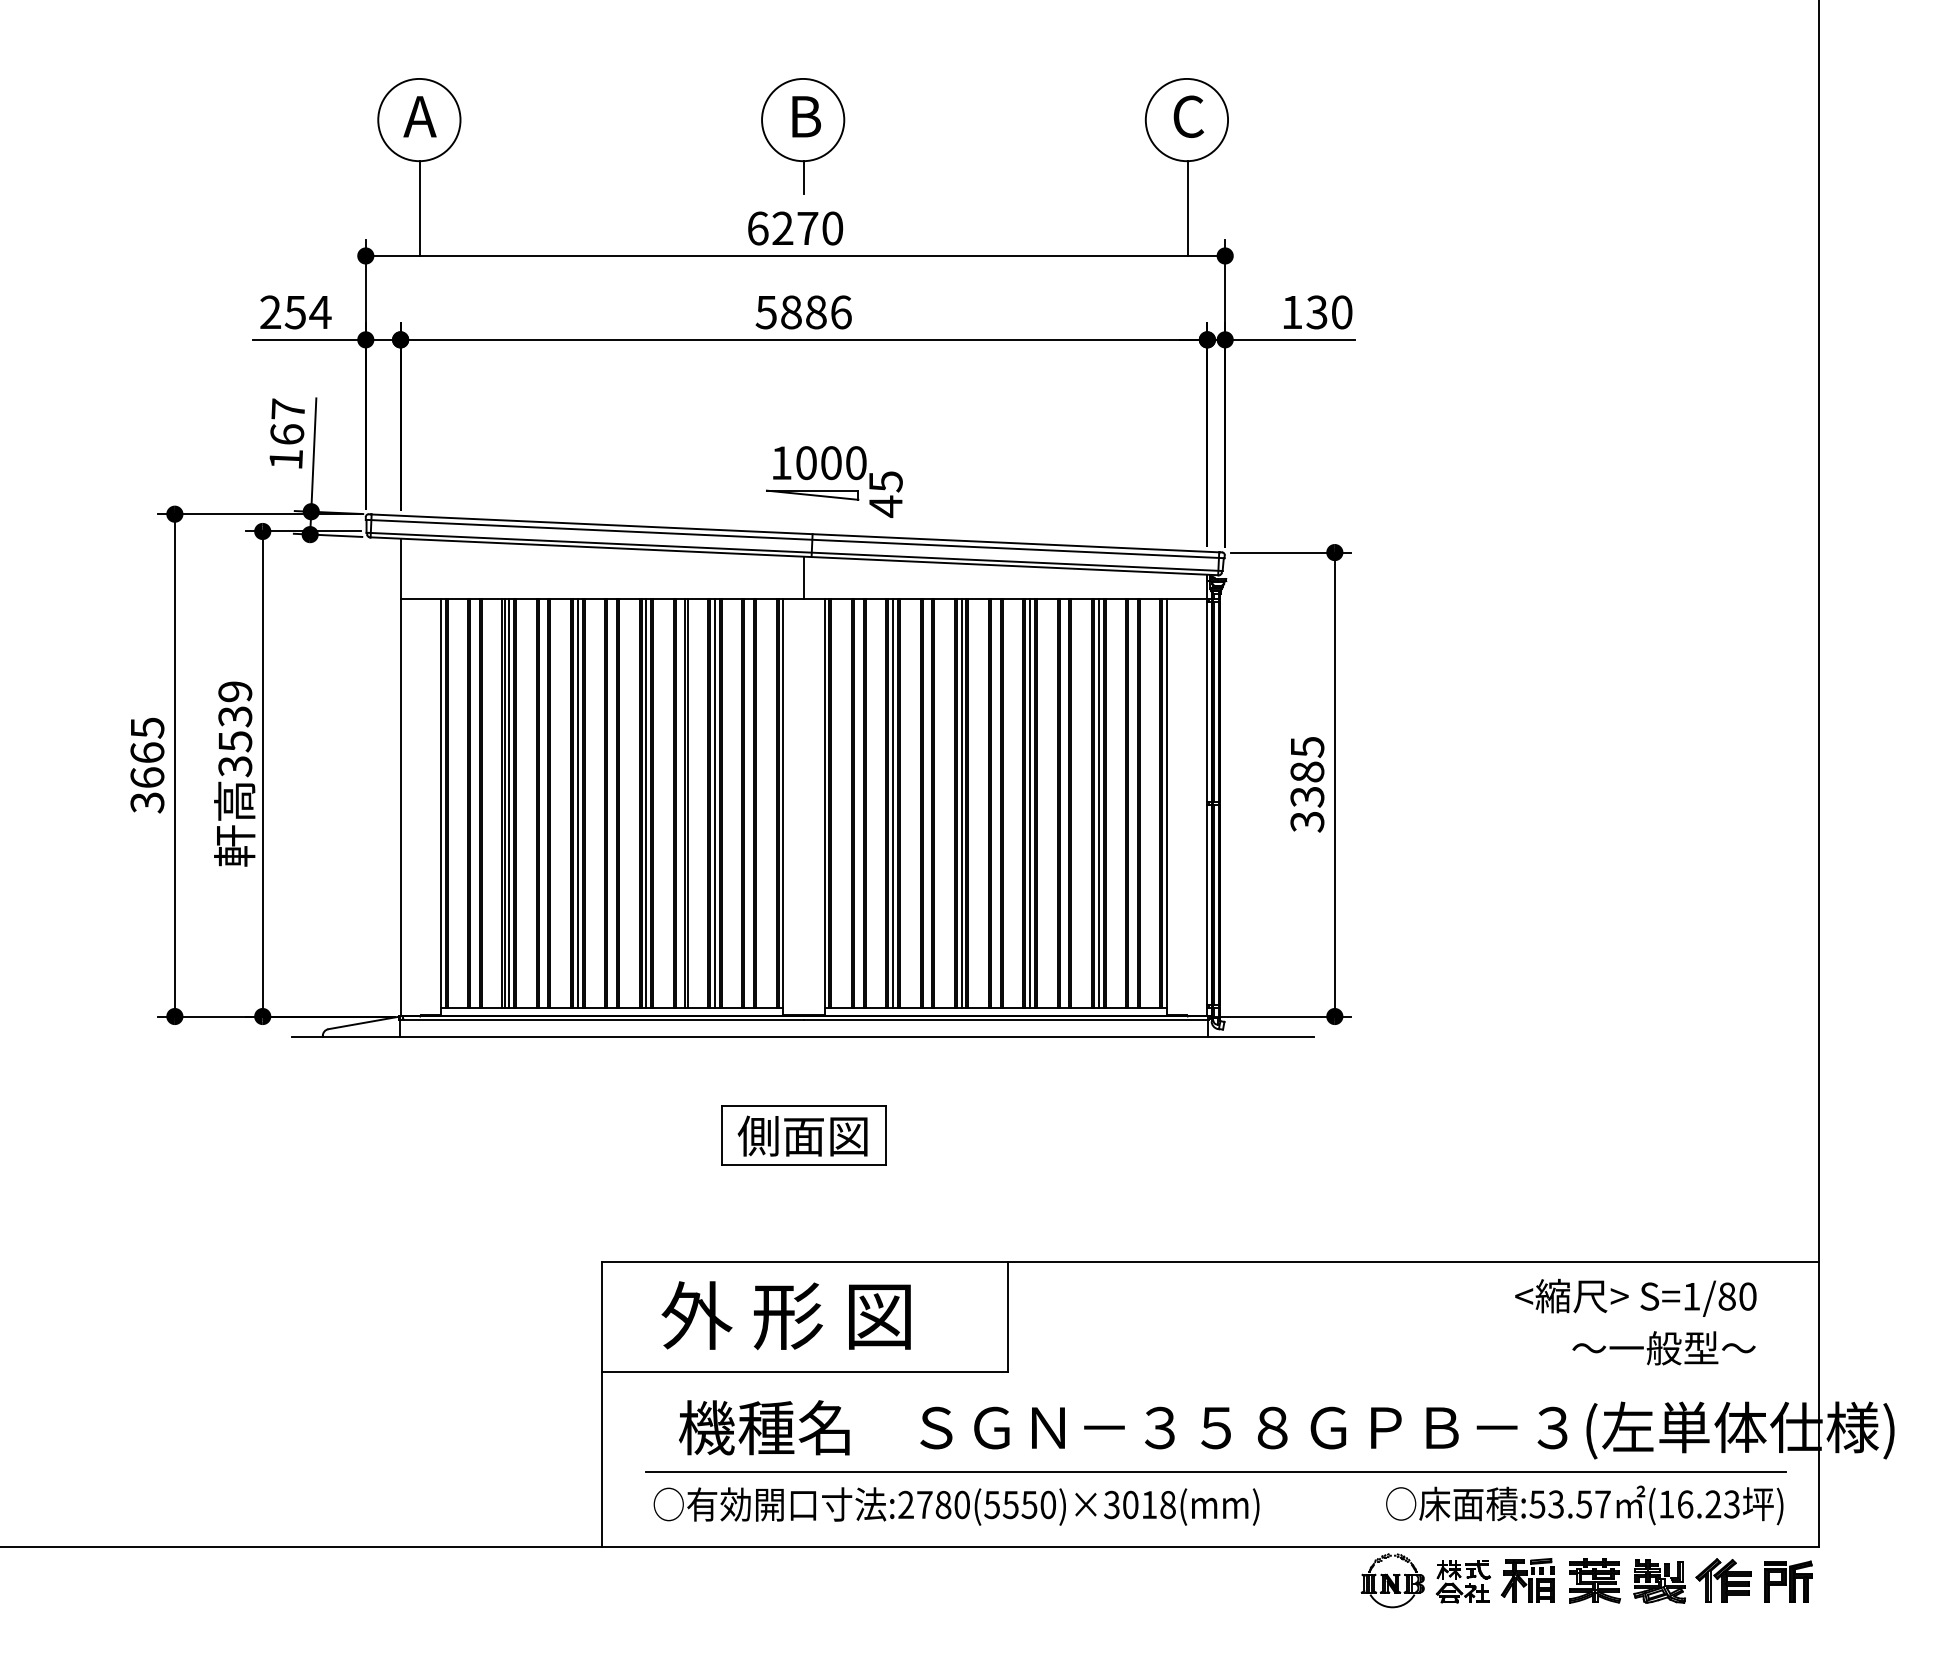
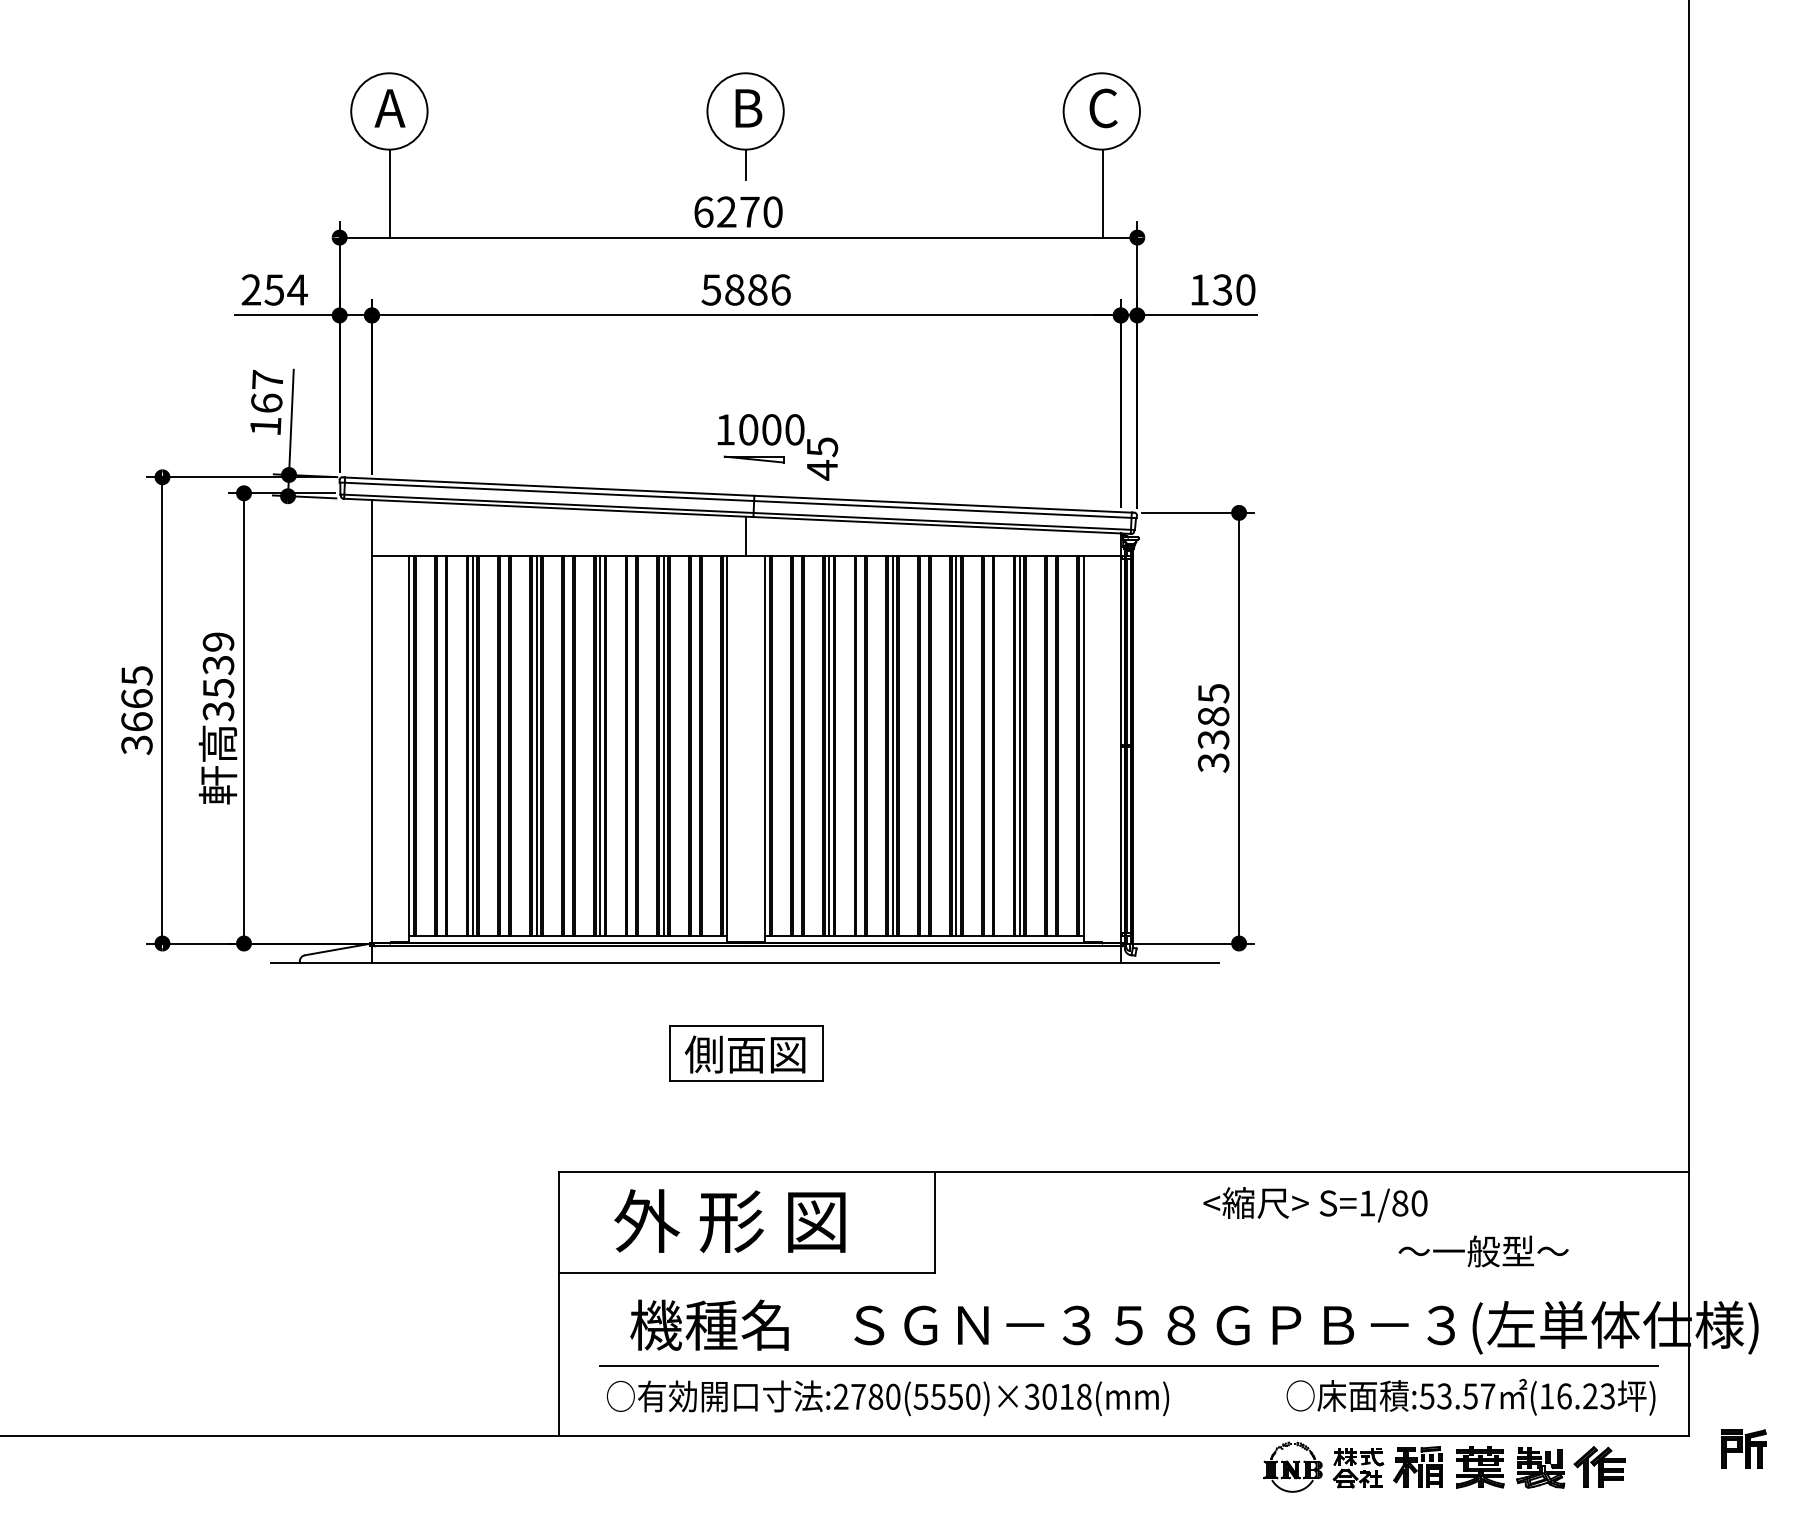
part: (812, 495) -> (754, 459), size x0.7
text: (1635, 1297) -> (1315, 1204), moved
text: (1663, 1348) -> (1483, 1251), moved
part: (1787, 1581) -> (1743, 1448), moved

